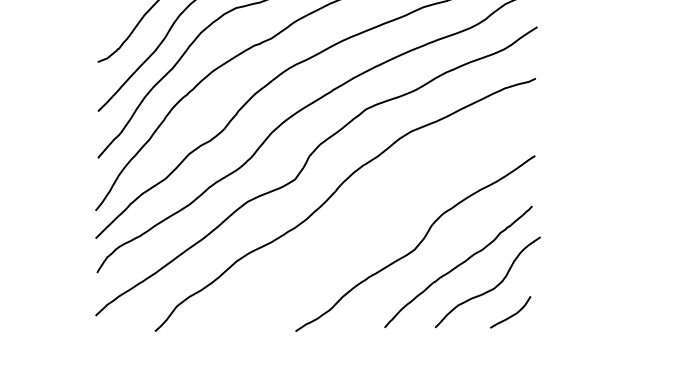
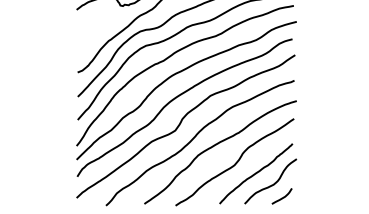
curve: (378, 209) -> (216, 145), added

